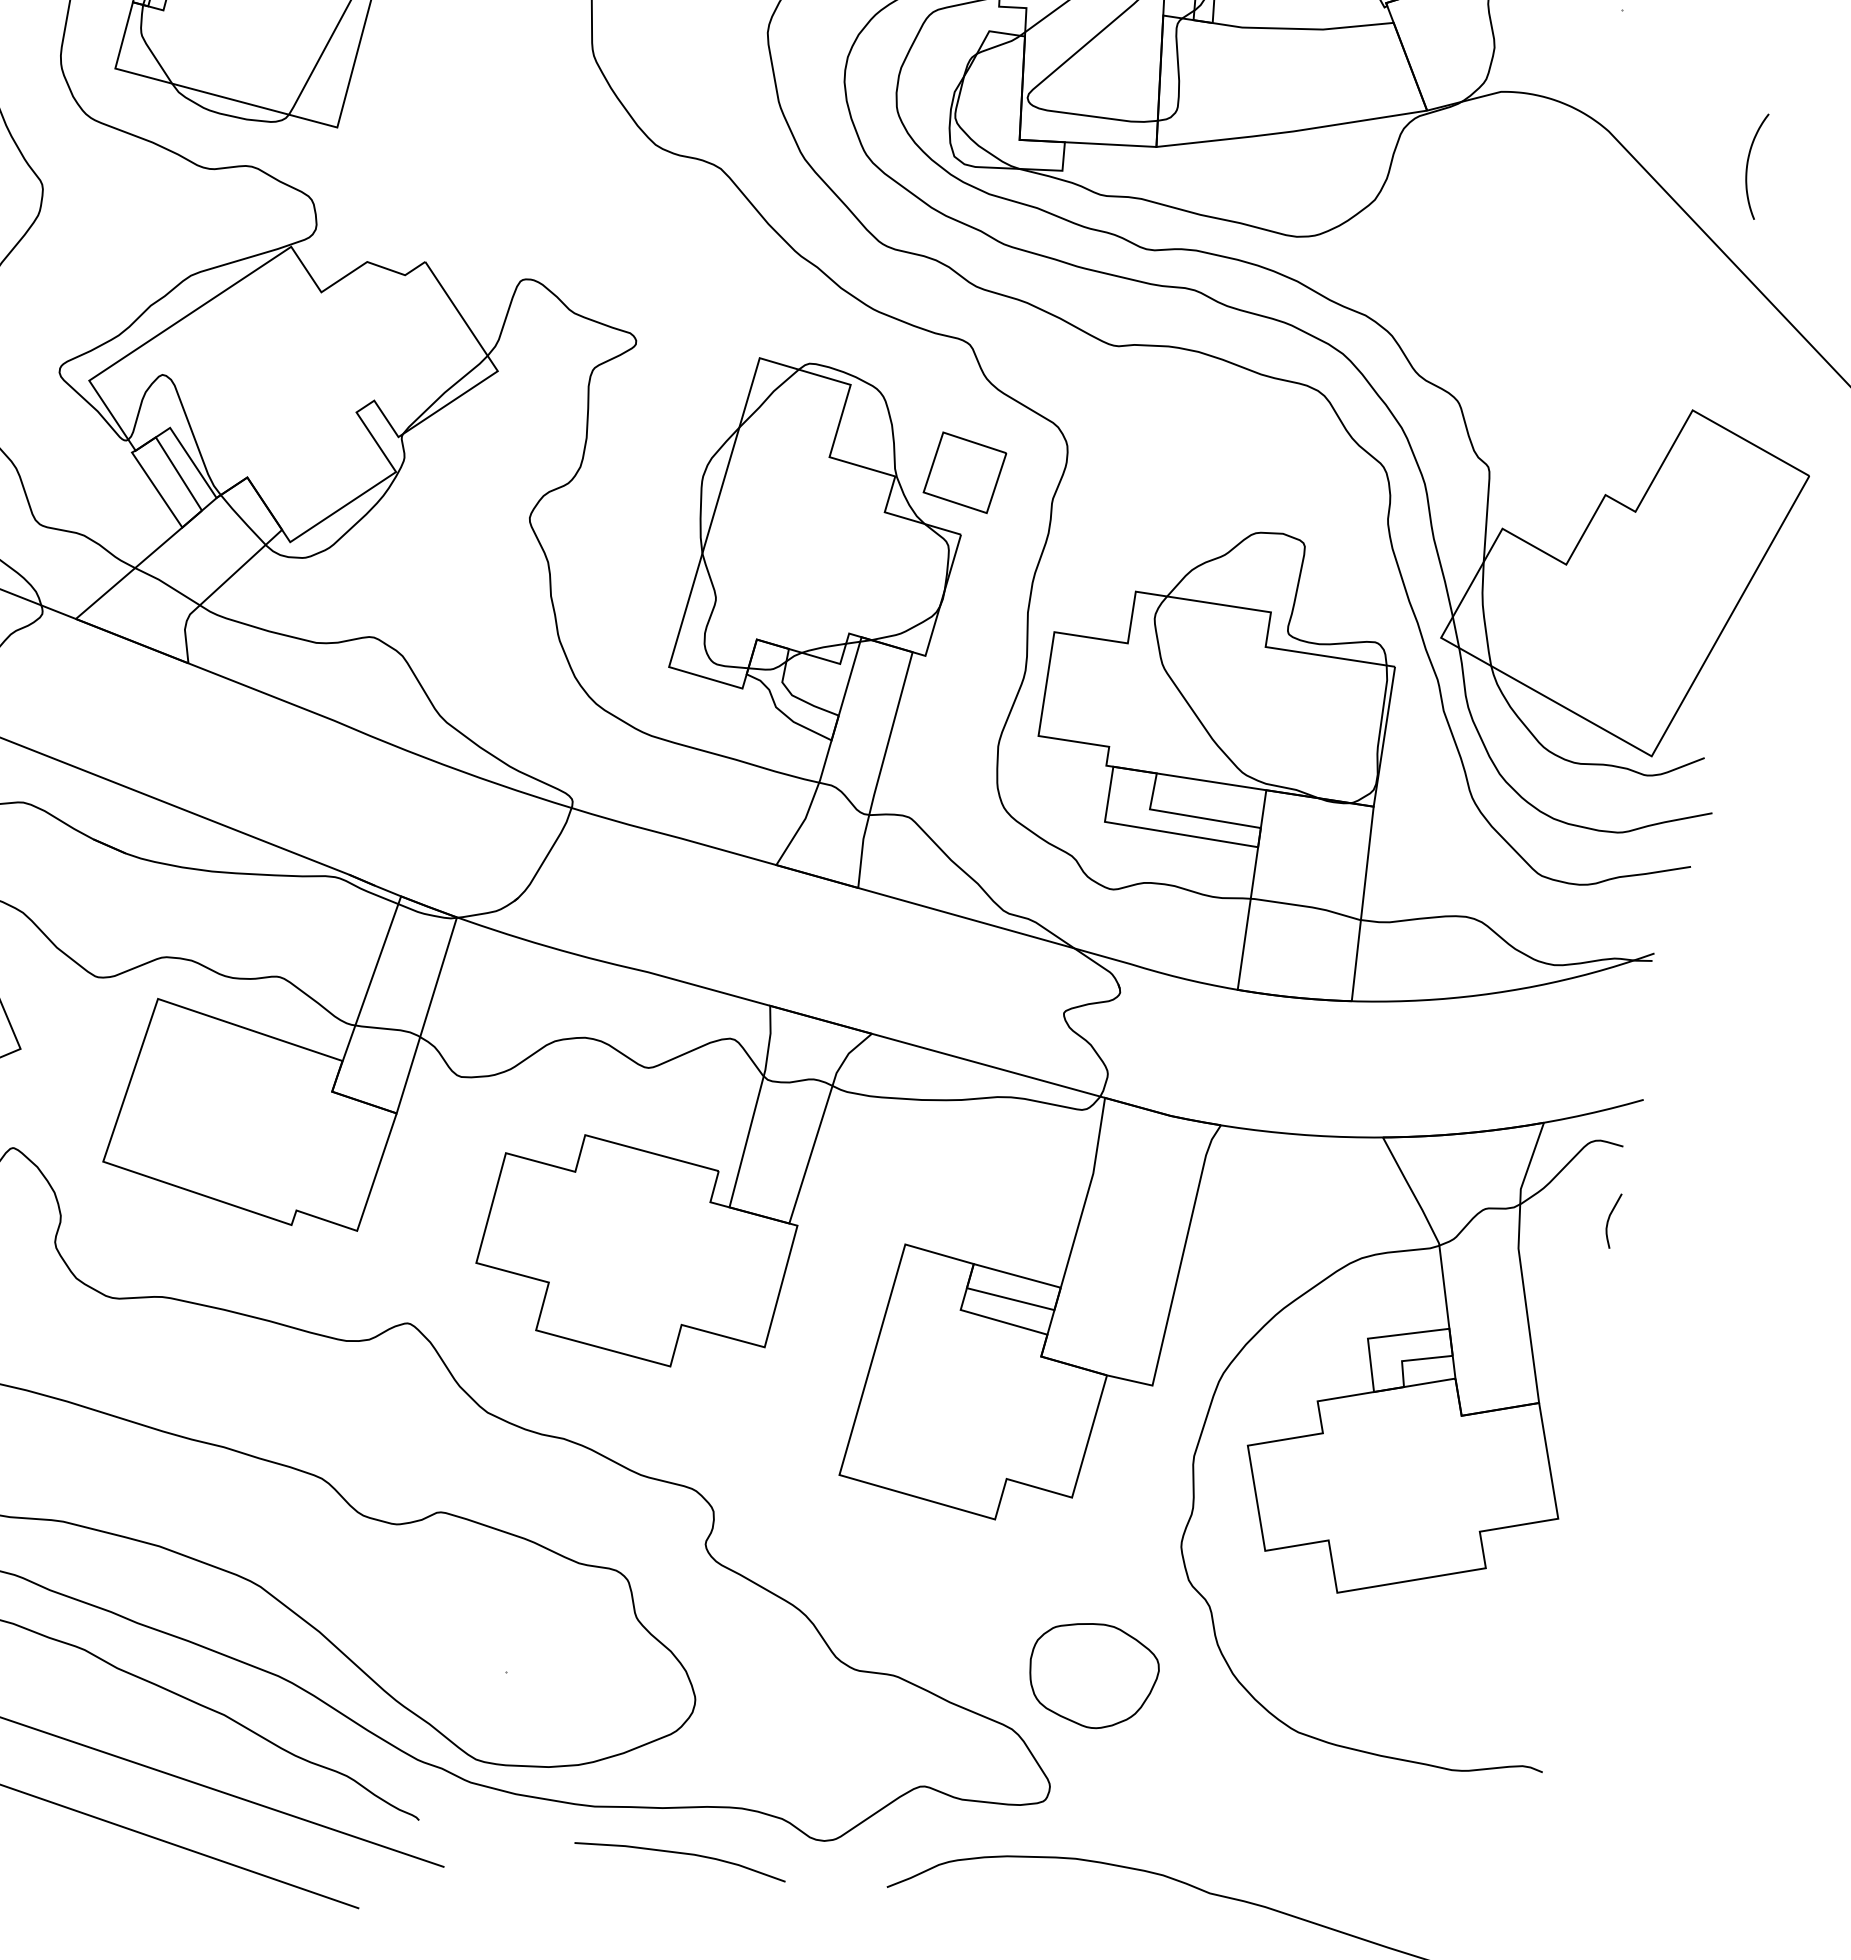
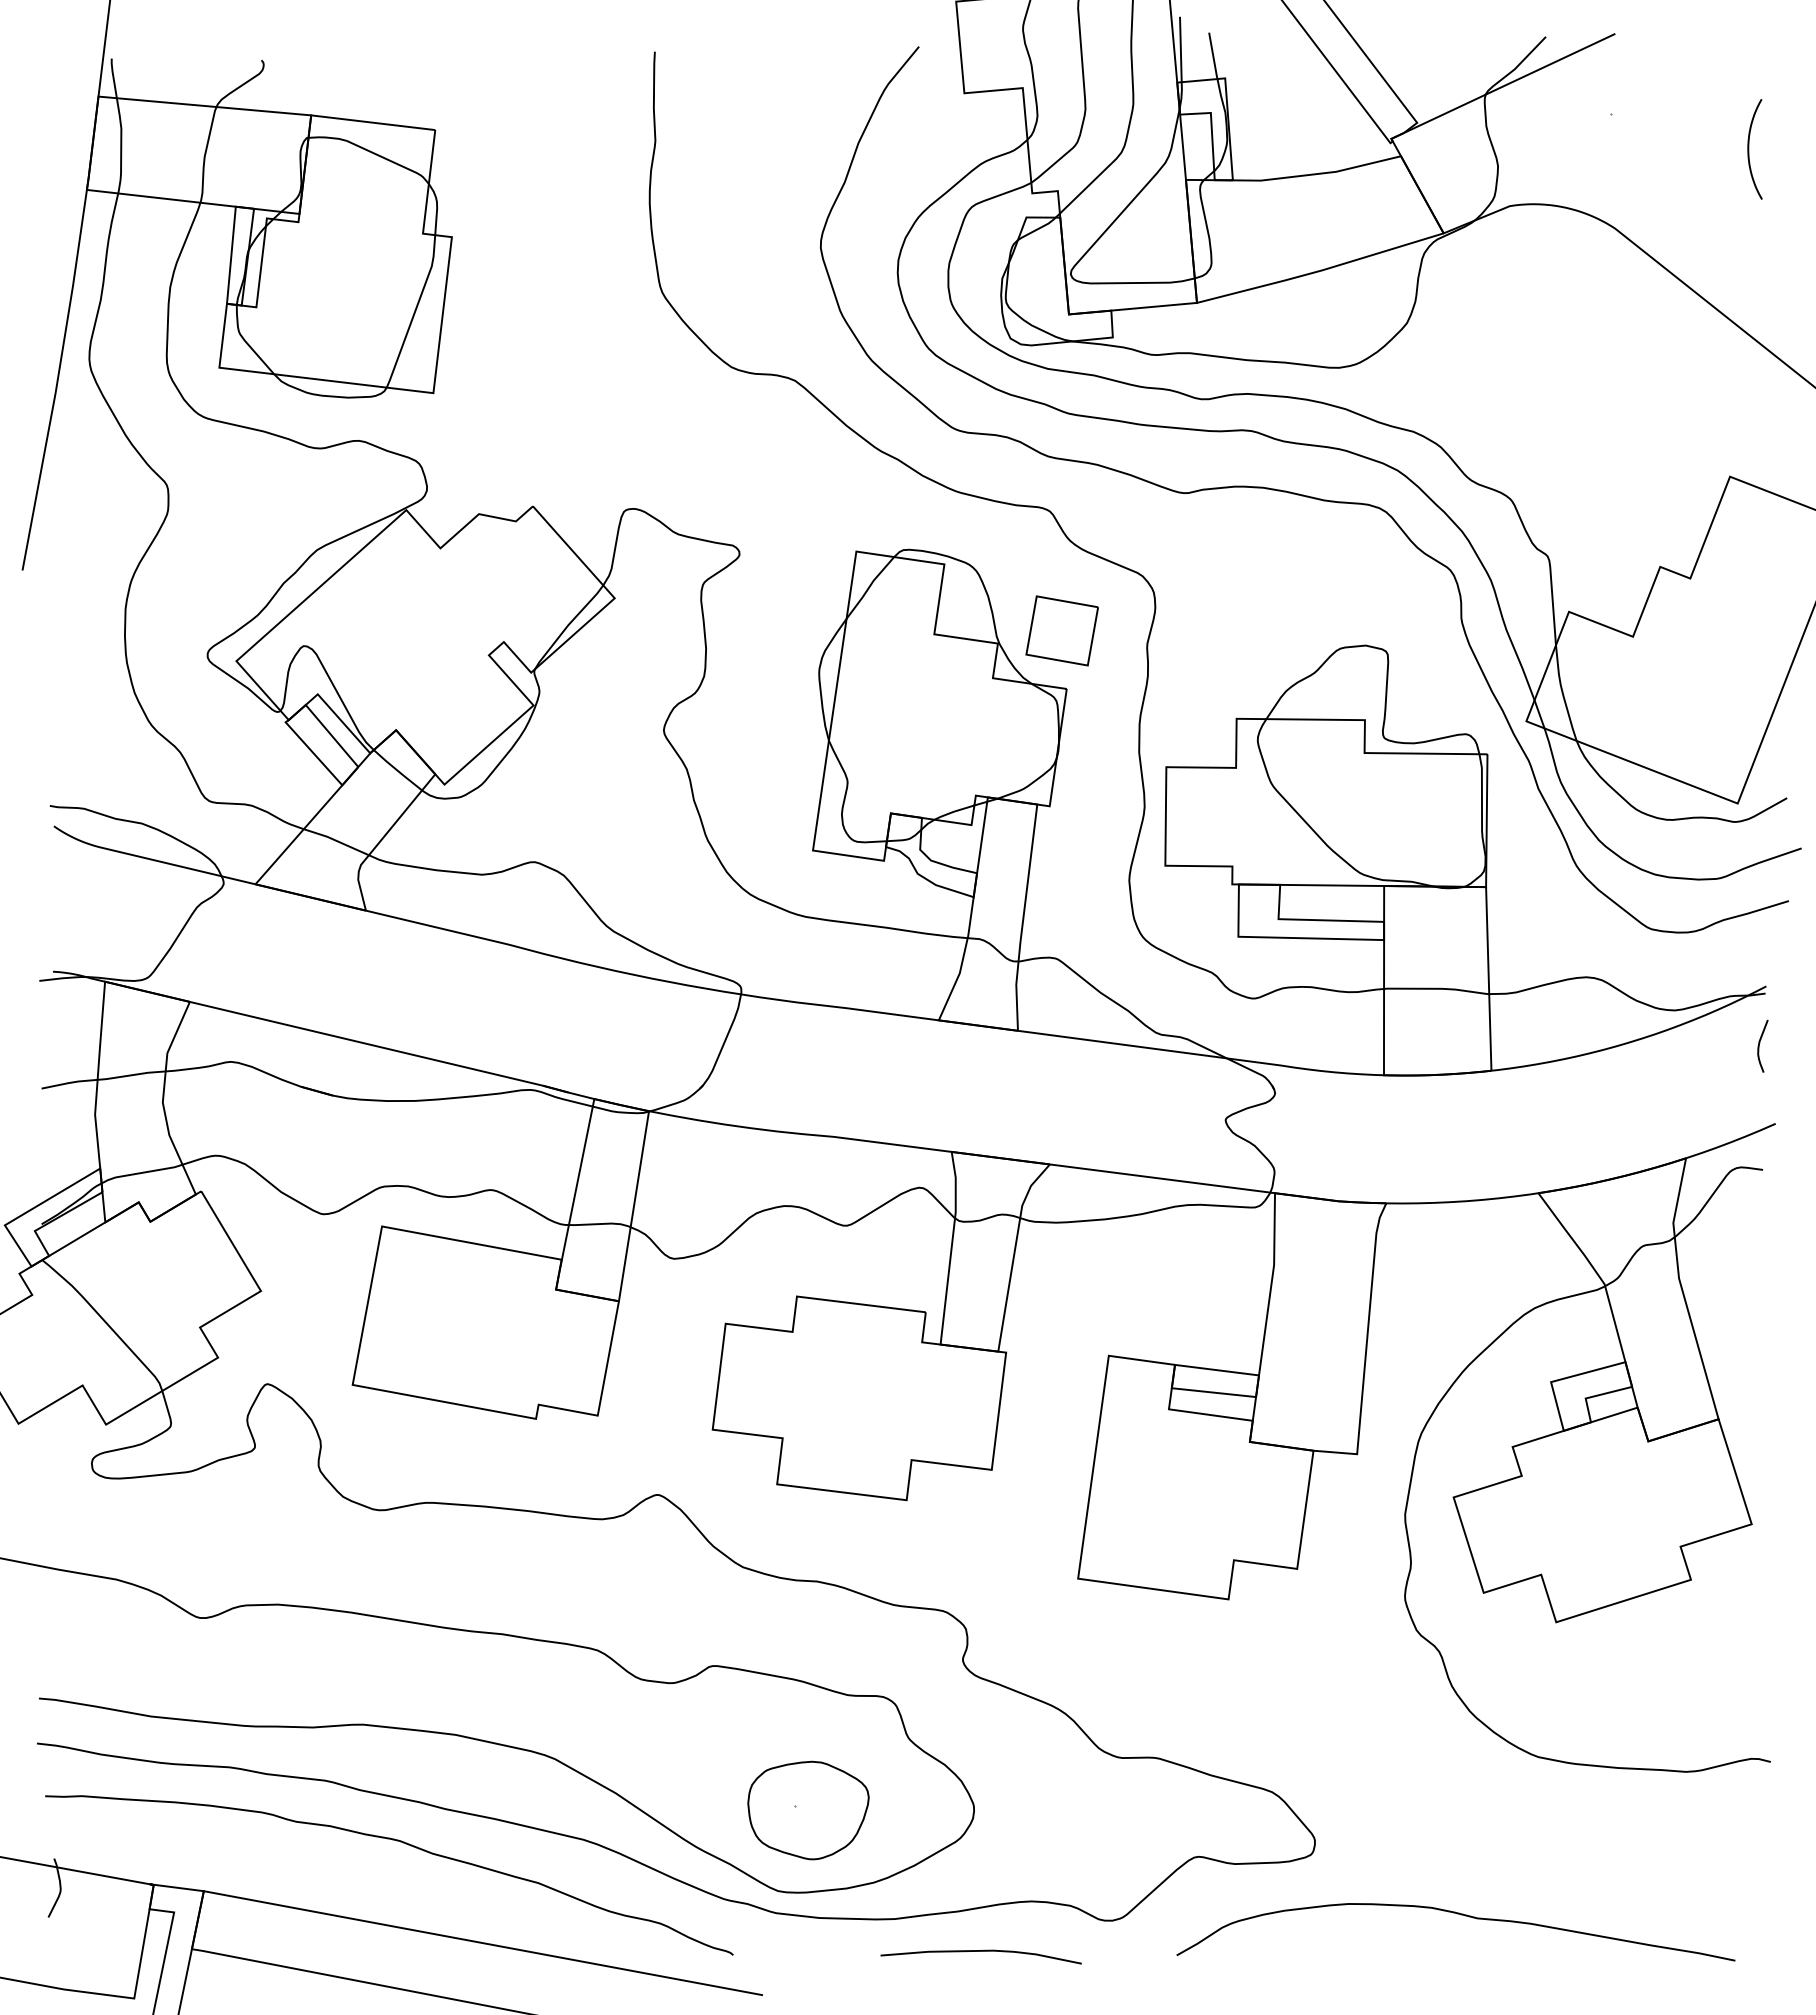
curve: (1748, 165) -> (1749, 149), moved
curve: (1610, 1217) -> (1760, 1043), moved
part: (1093, 1675) -> (808, 1810), moved

